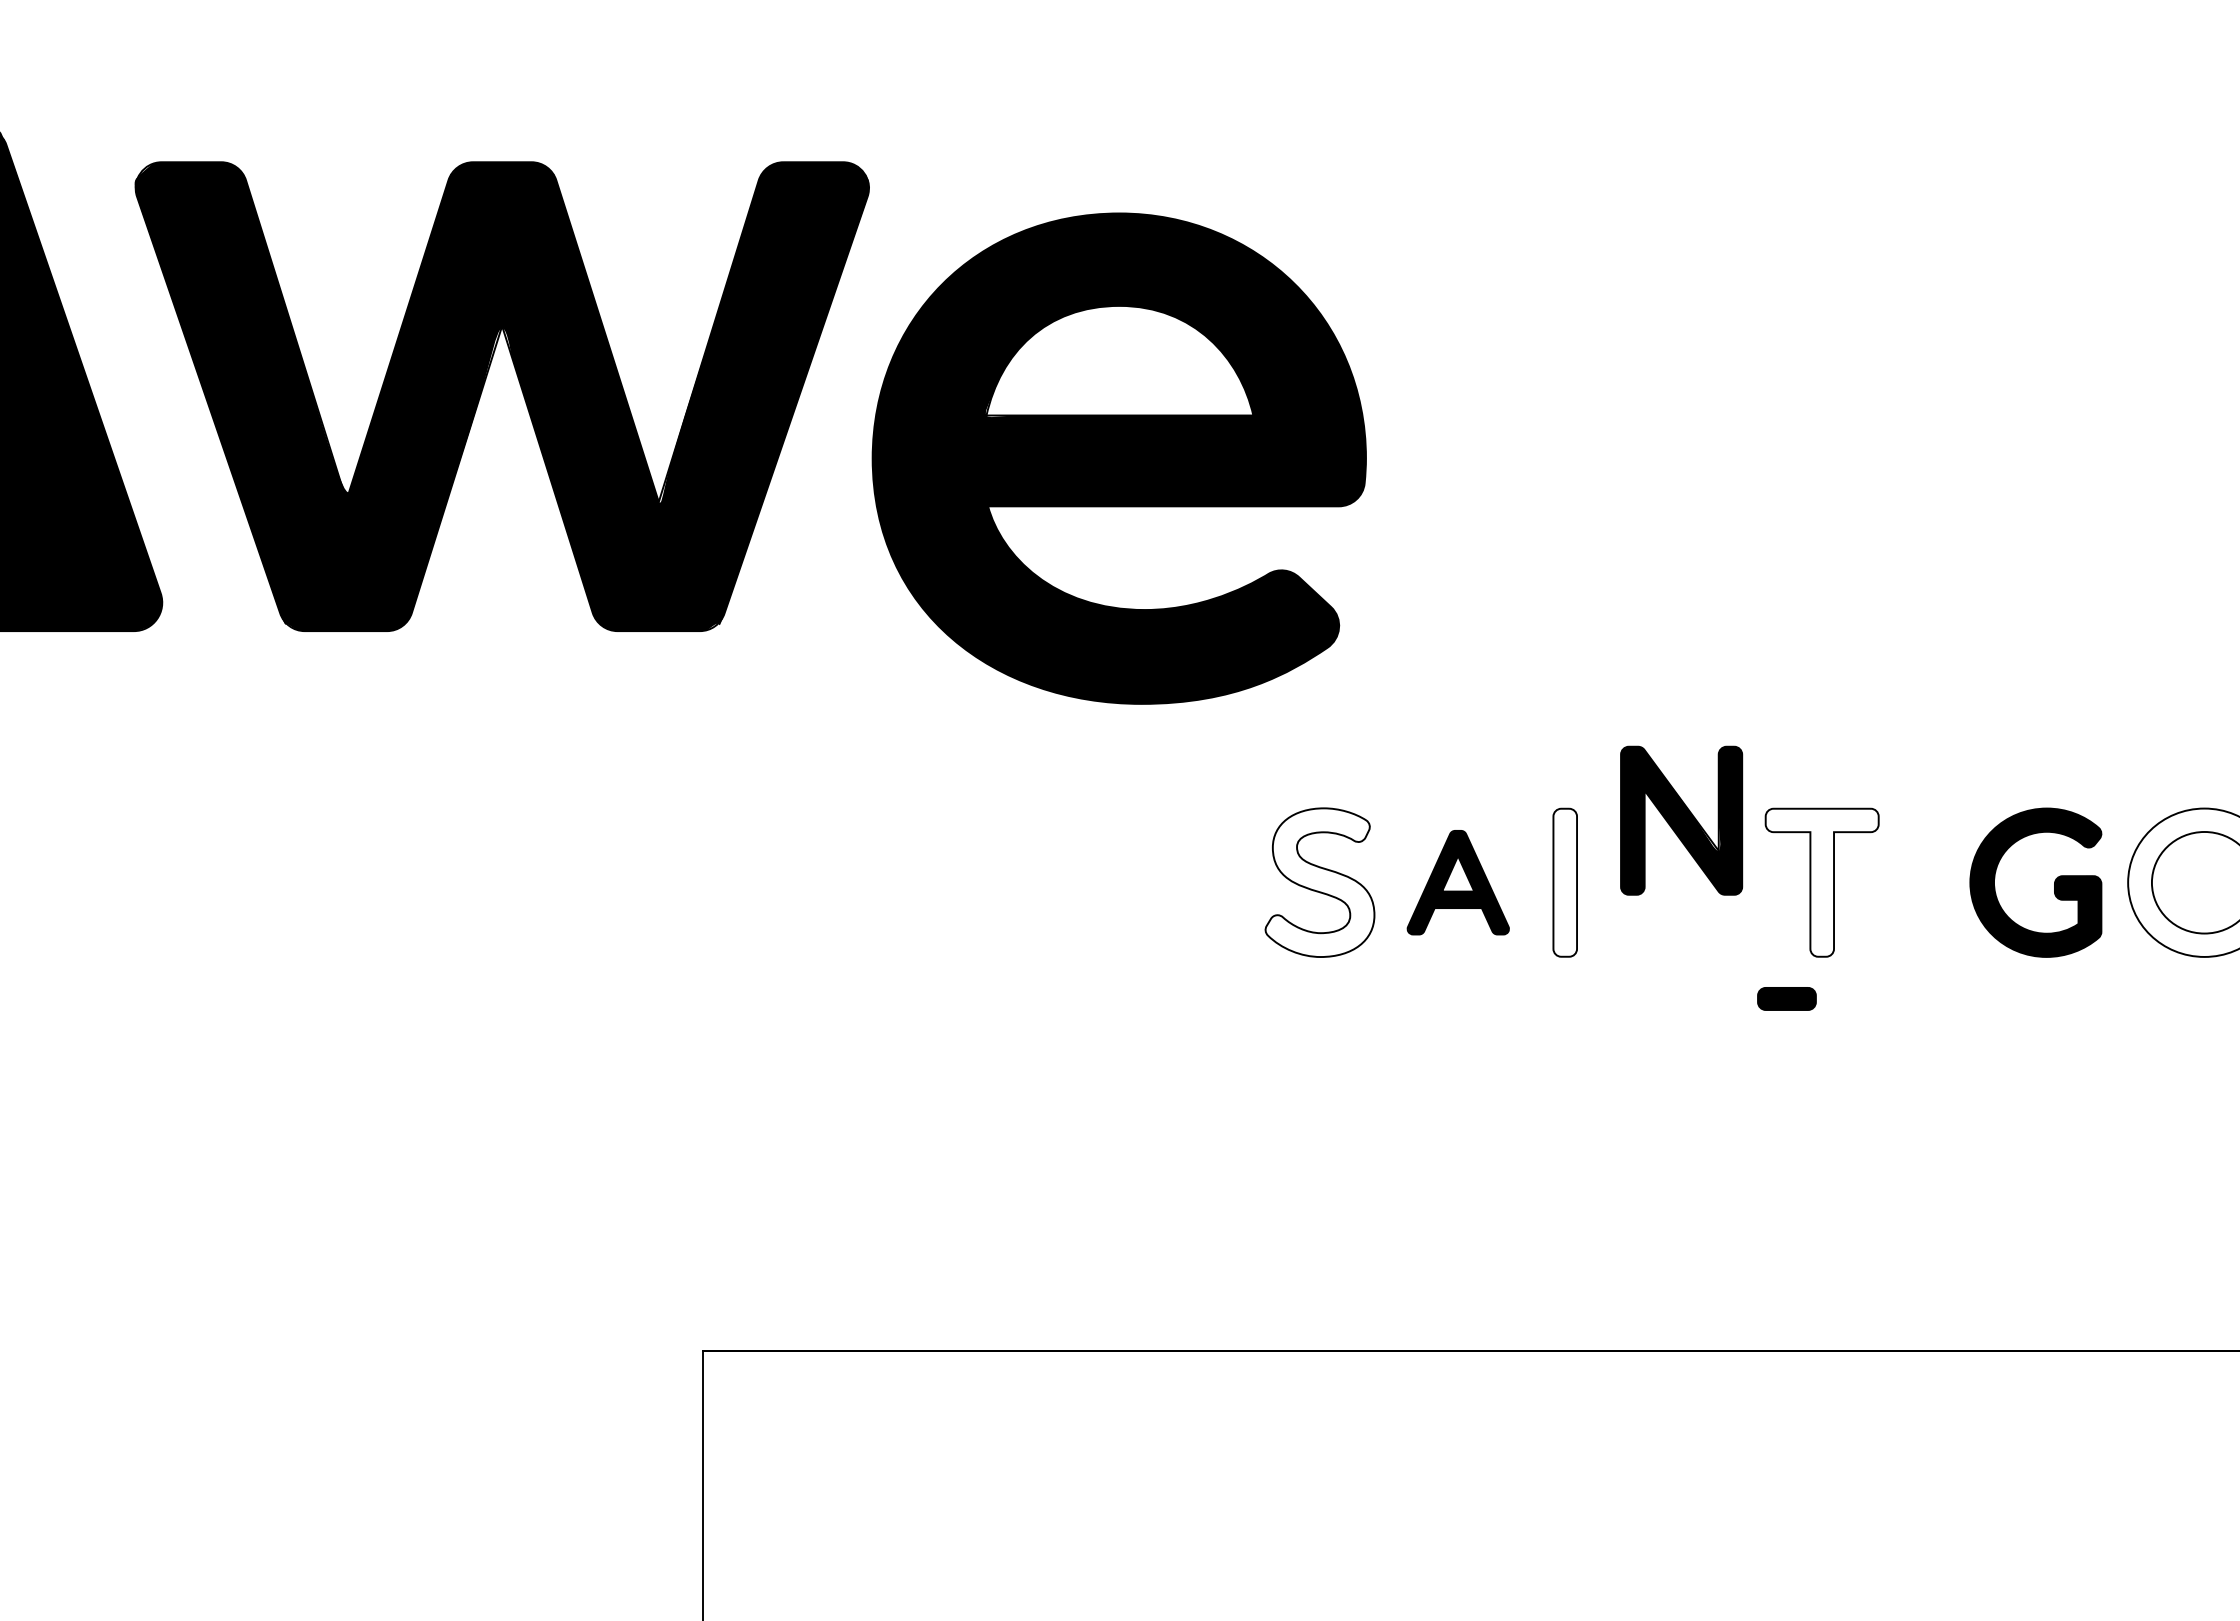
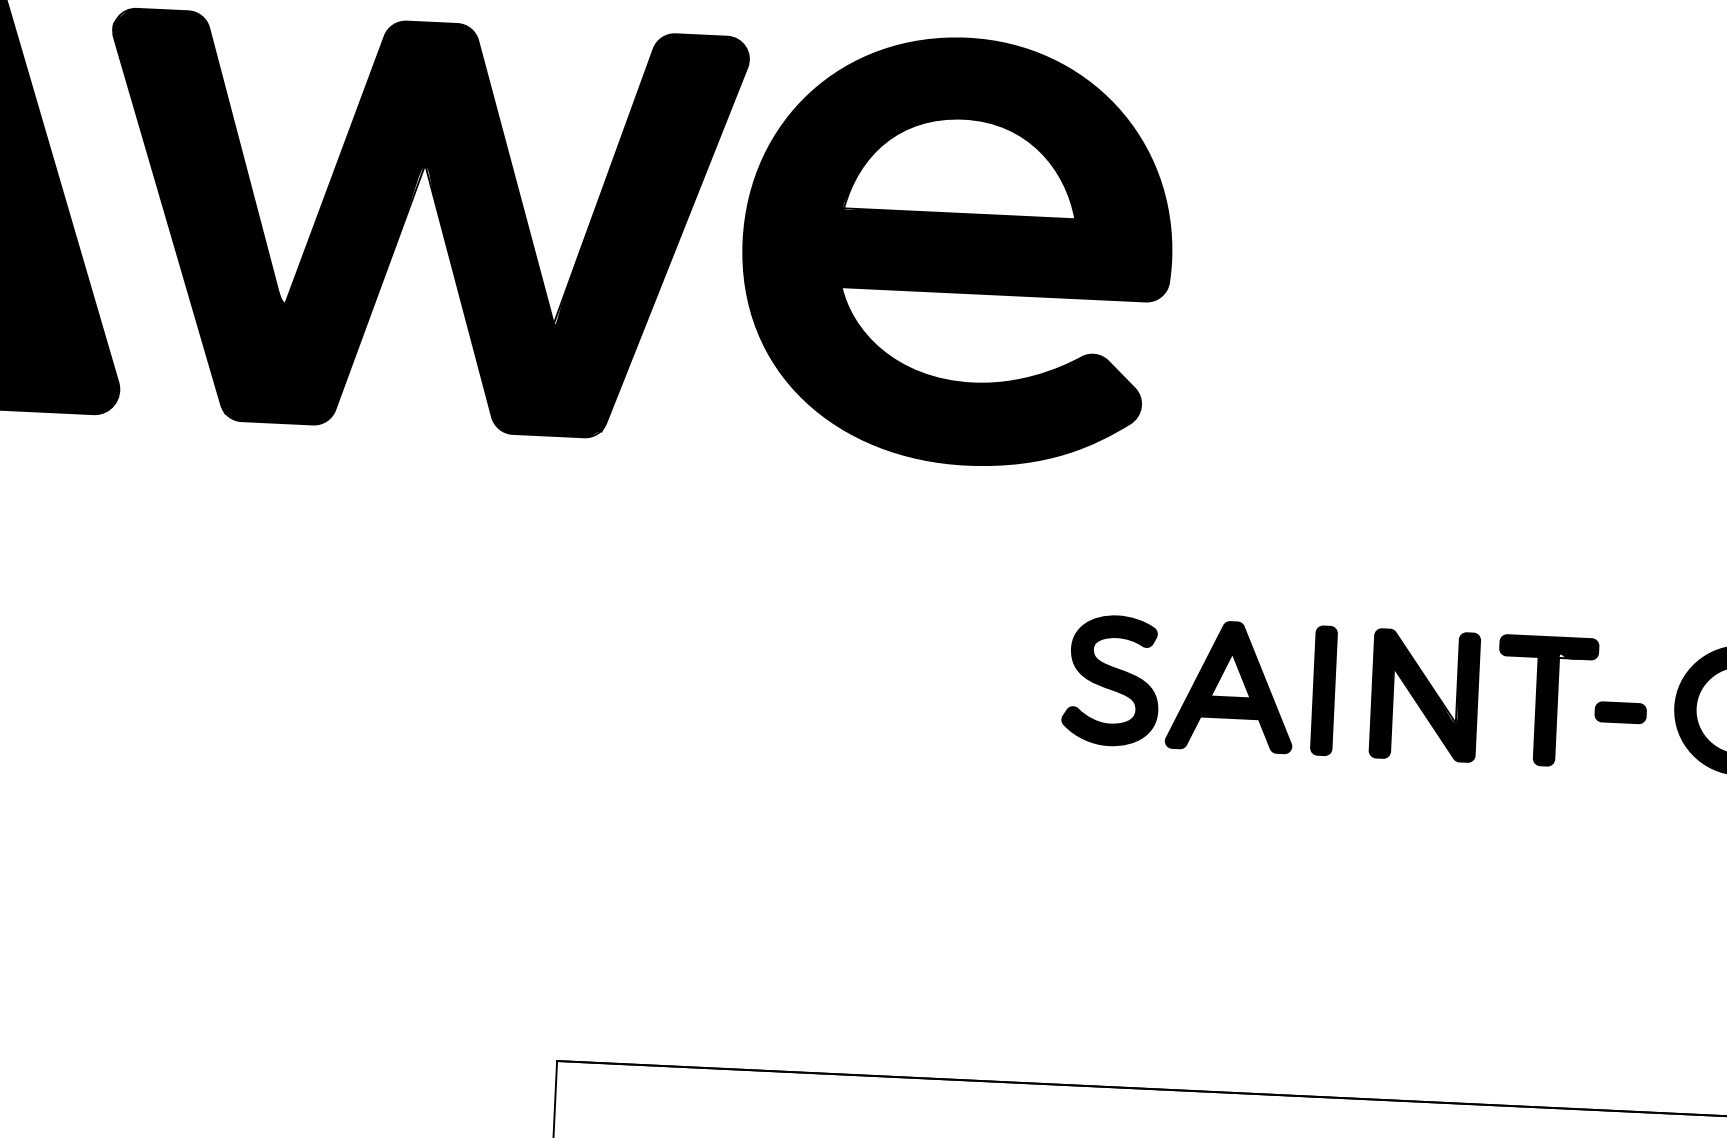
part: (1118, 458) -> (956, 251), moved
part: (1681, 820) -> (1424, 695), moved
fill: (1319, 882) -> (1110, 680), added
part: (1458, 882) -> (1231, 686), size x1.43
fill: (1565, 882) -> (1324, 690), added
fill: (1821, 882) -> (1546, 701), added
part: (1786, 998) -> (1620, 712), moved

